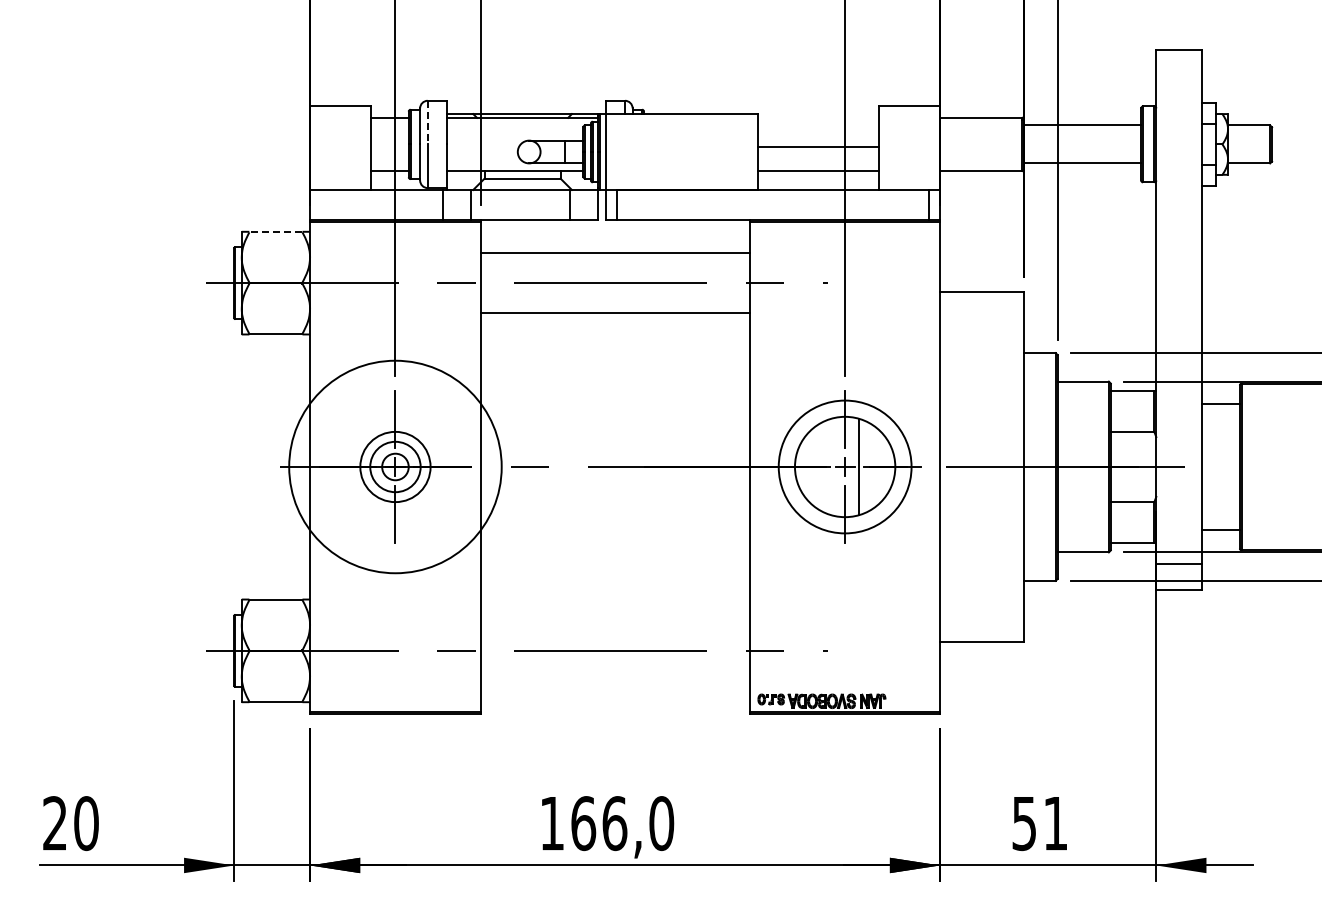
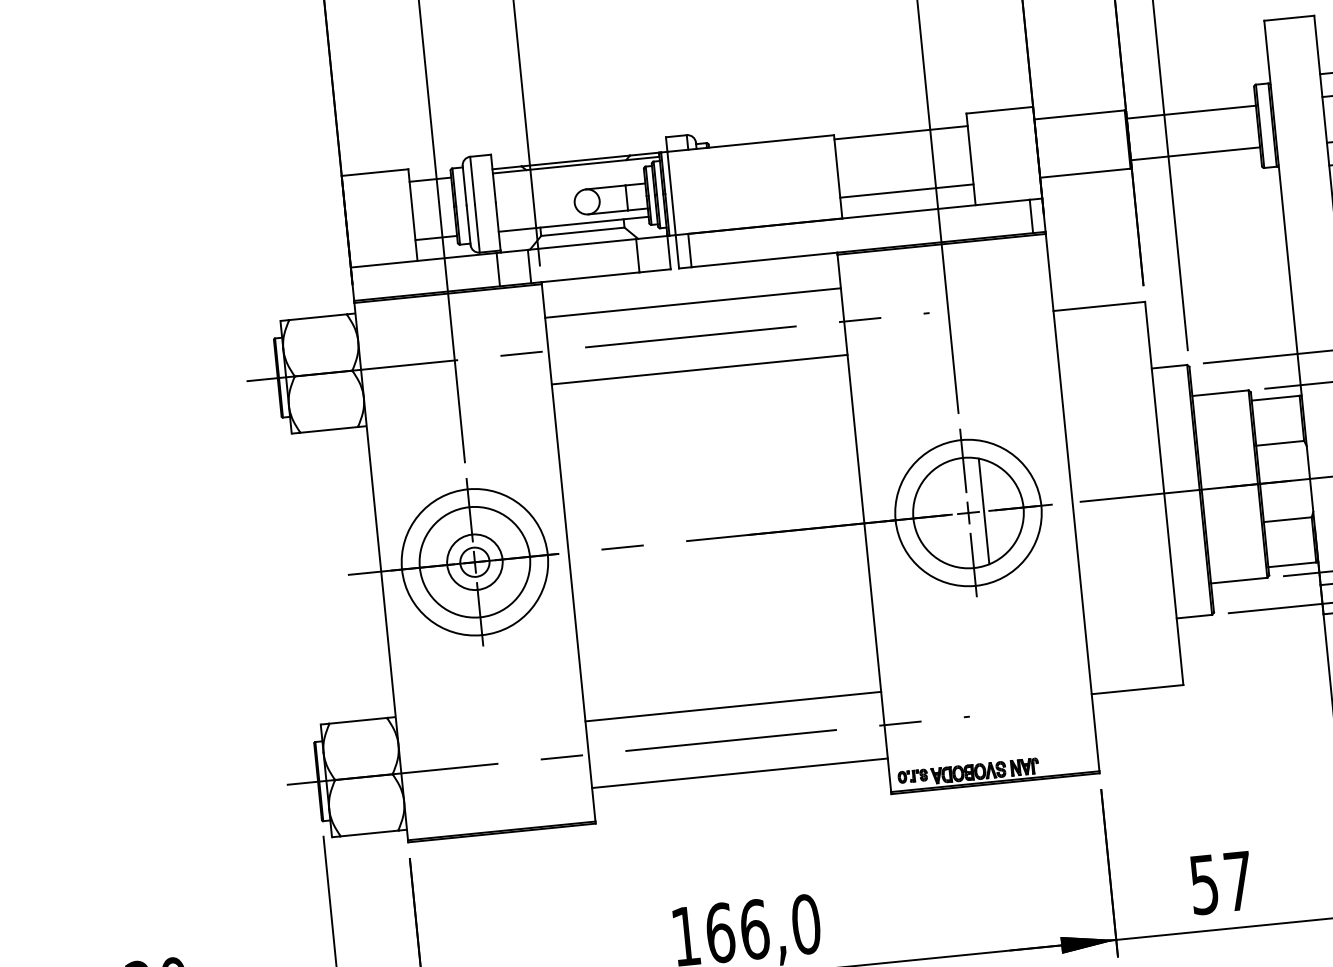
line: (427, 122) -> (472, 180), dashed -> solid
line: (818, 146) -> (900, 132), moved
line: (275, 231) -> (317, 316), dashed -> solid
circle: (395, 466) -> (474, 561), size x0.62
circle: (395, 466) -> (474, 561), size x1.43
line: (615, 620) -> (733, 706), added
line: (615, 681) -> (739, 773), added
text: (1055, 823) -> (1238, 881), 51 -> 57

